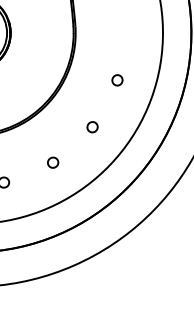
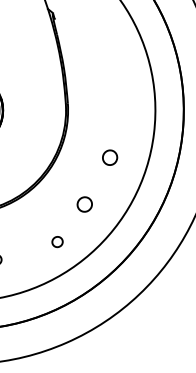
part: (117, 80) -> (109, 157), size x1.4
part: (93, 127) -> (85, 204), size x1.4
part: (53, 163) -> (57, 242), moved

